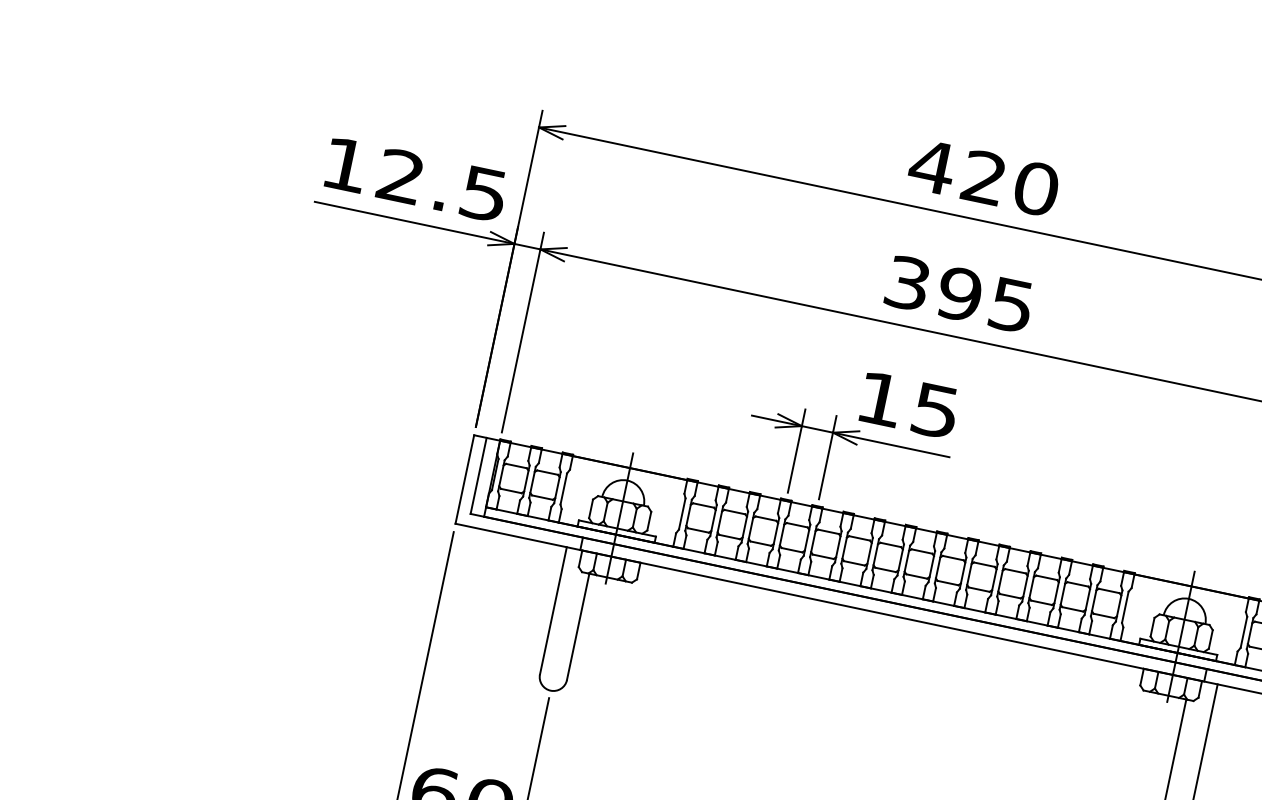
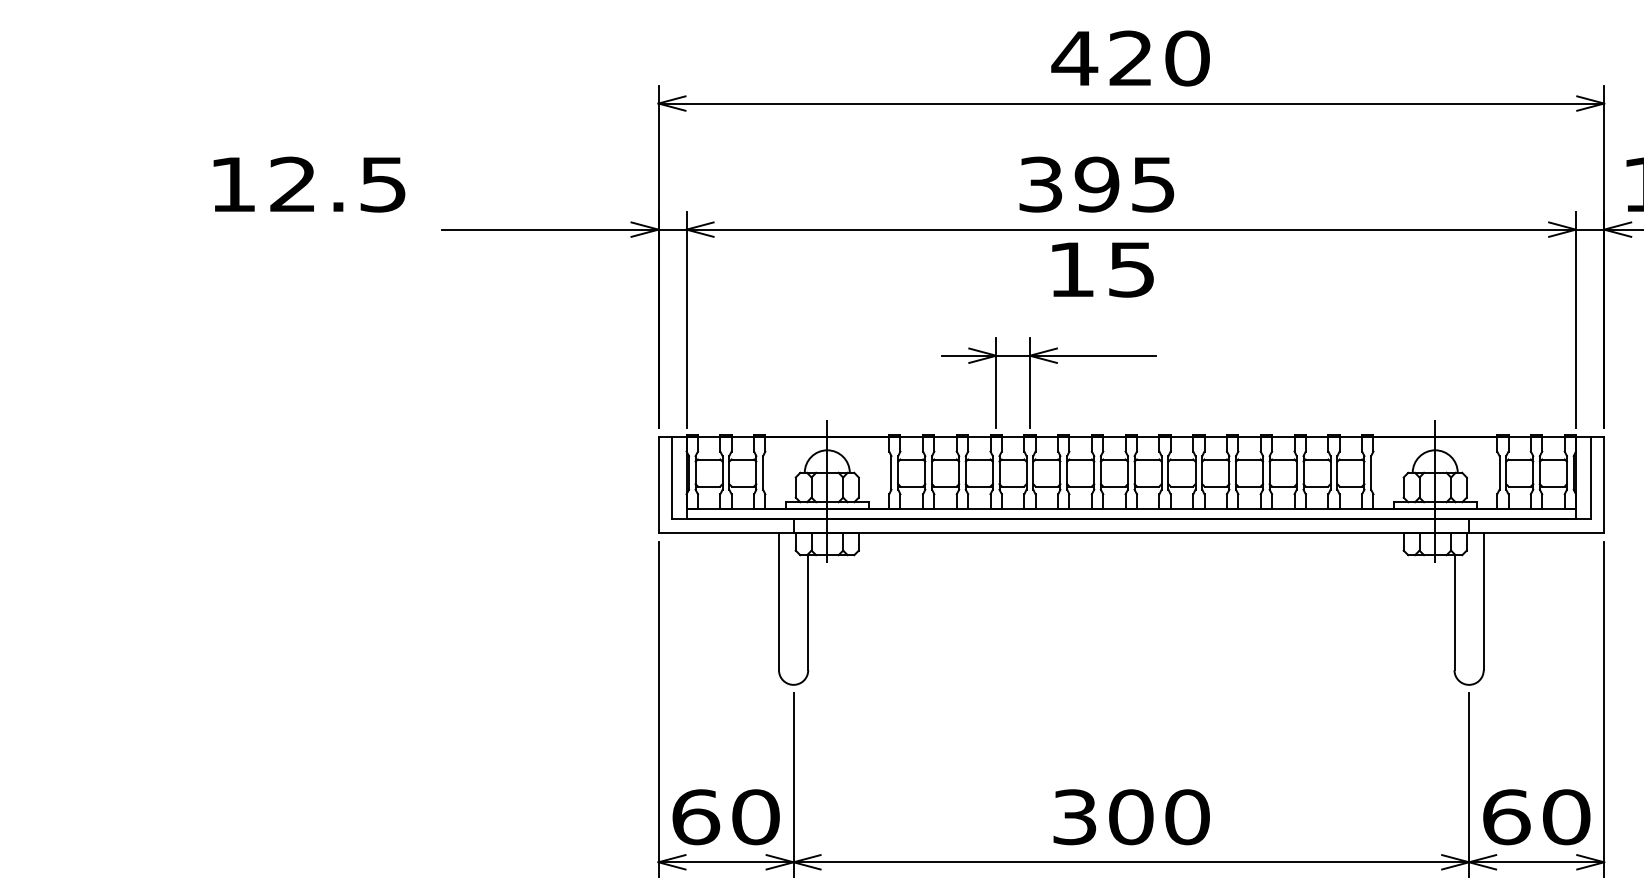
text: (416, 179) -> (309, 184), moved
text: (959, 294) -> (1096, 184), moved
text: (908, 405) -> (1102, 269), moved

